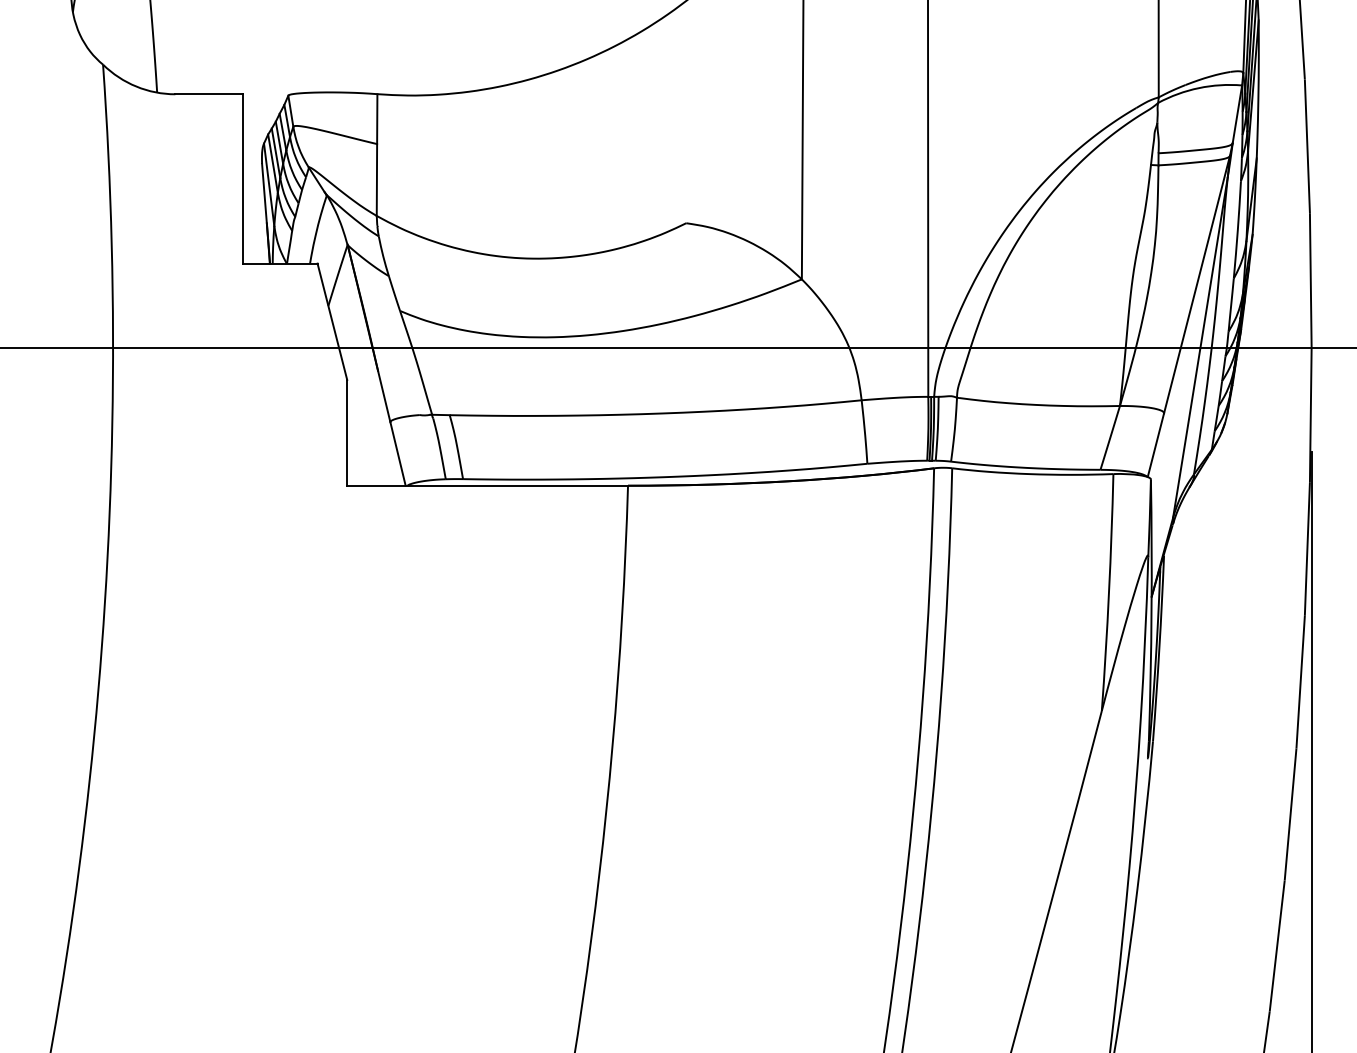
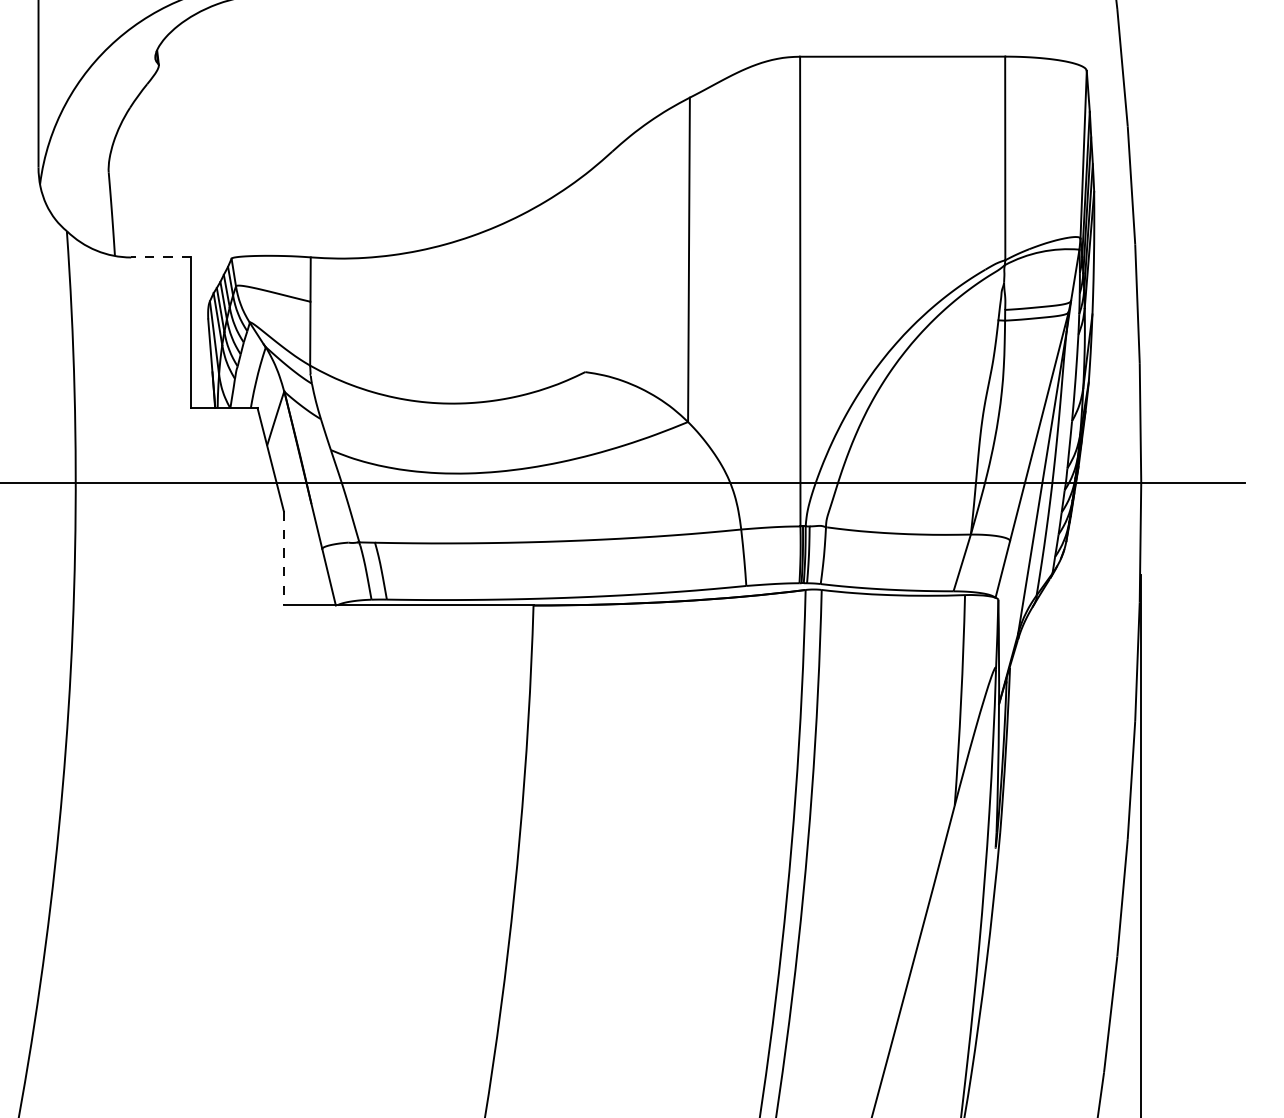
line: (208, 94) -> (160, 257), solid -> dashed
line: (346, 432) -> (283, 558), solid -> dashed

